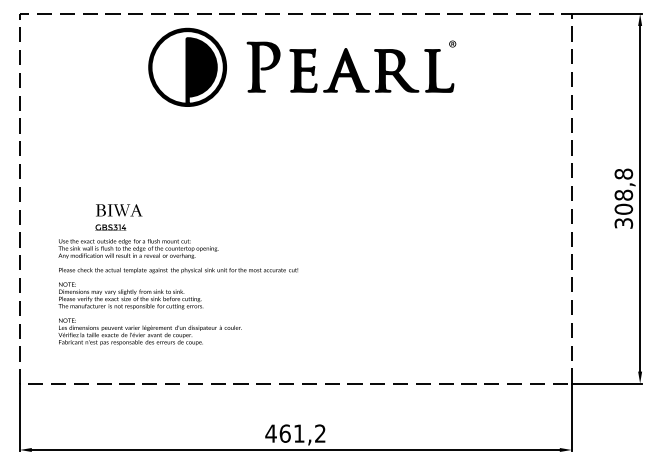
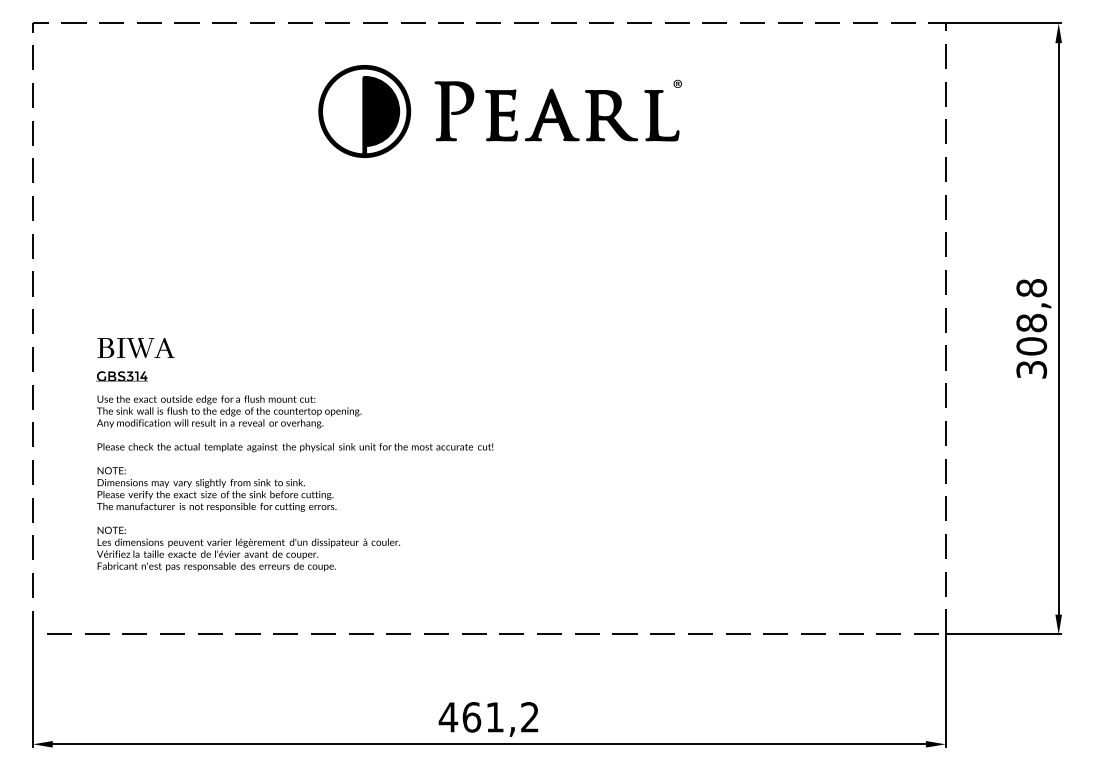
part: (302, 66) -> (500, 110), size x0.71
text: (118, 217) -> (134, 359), moved

